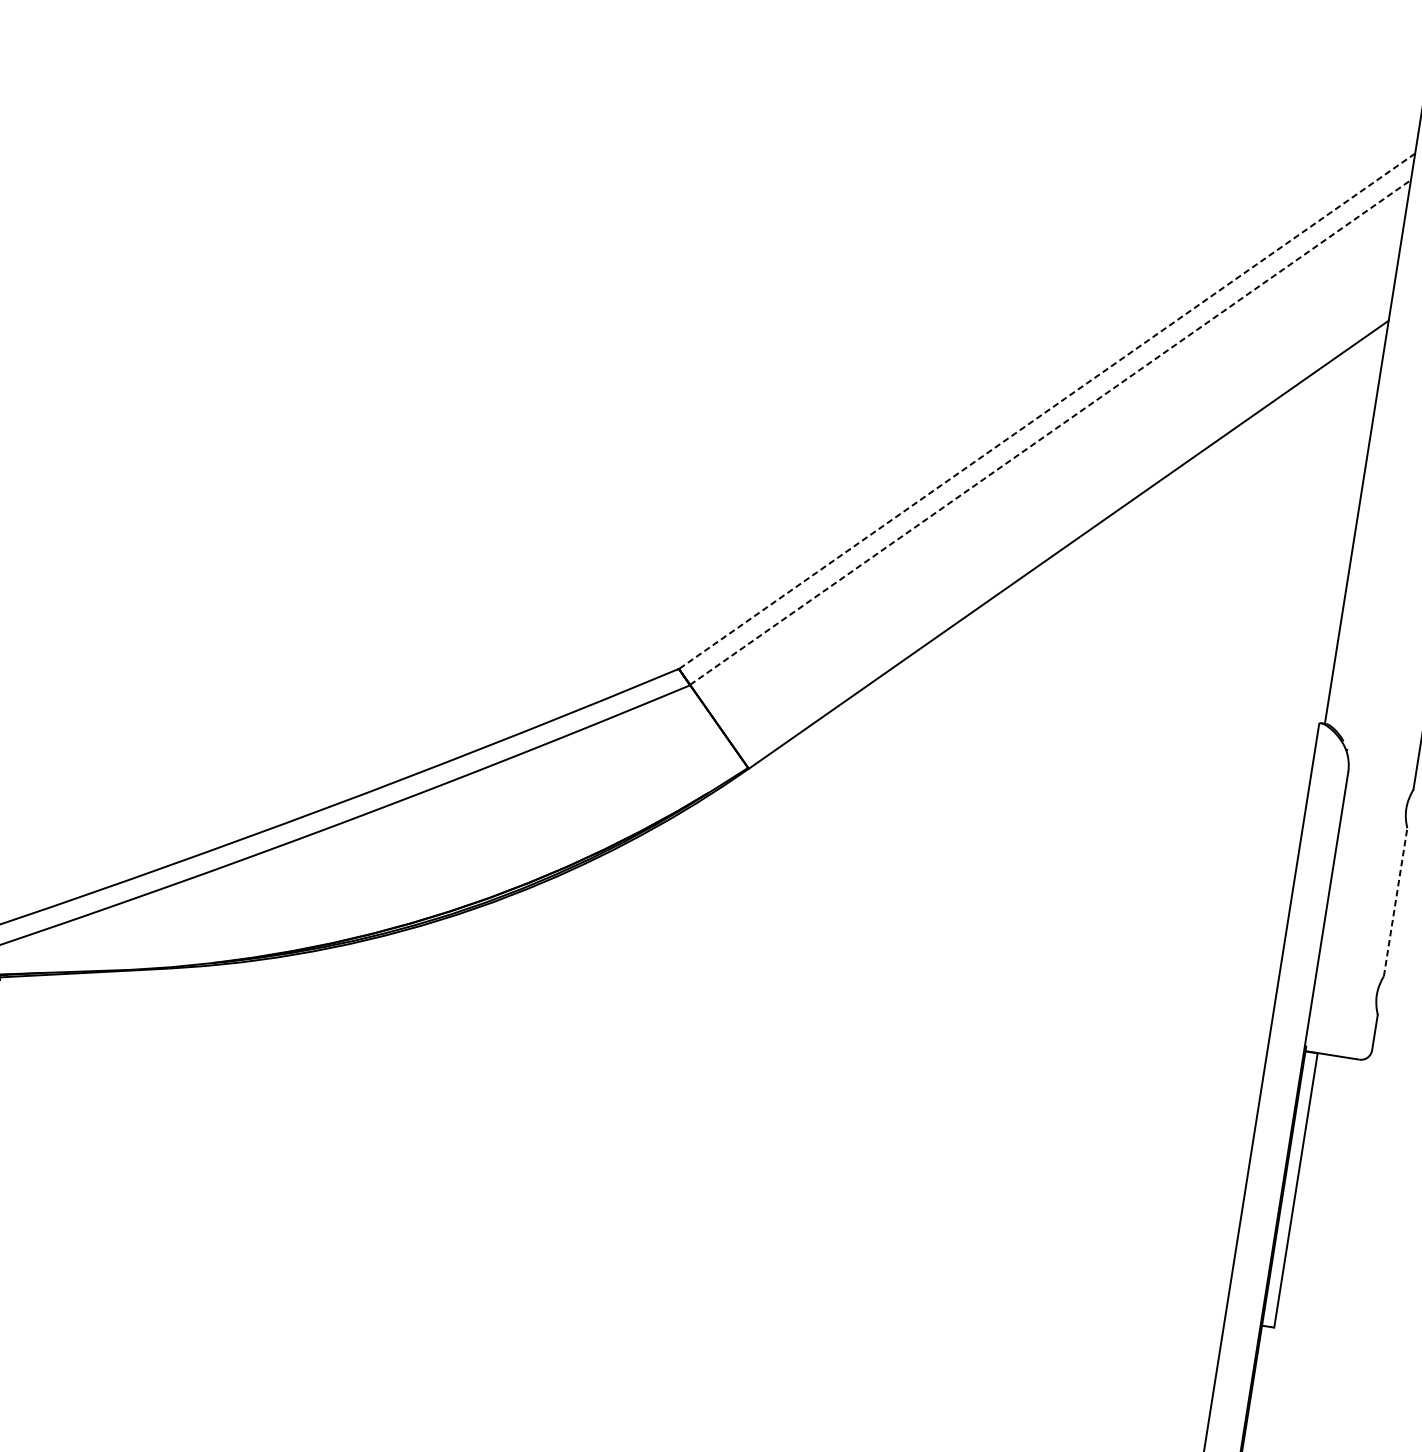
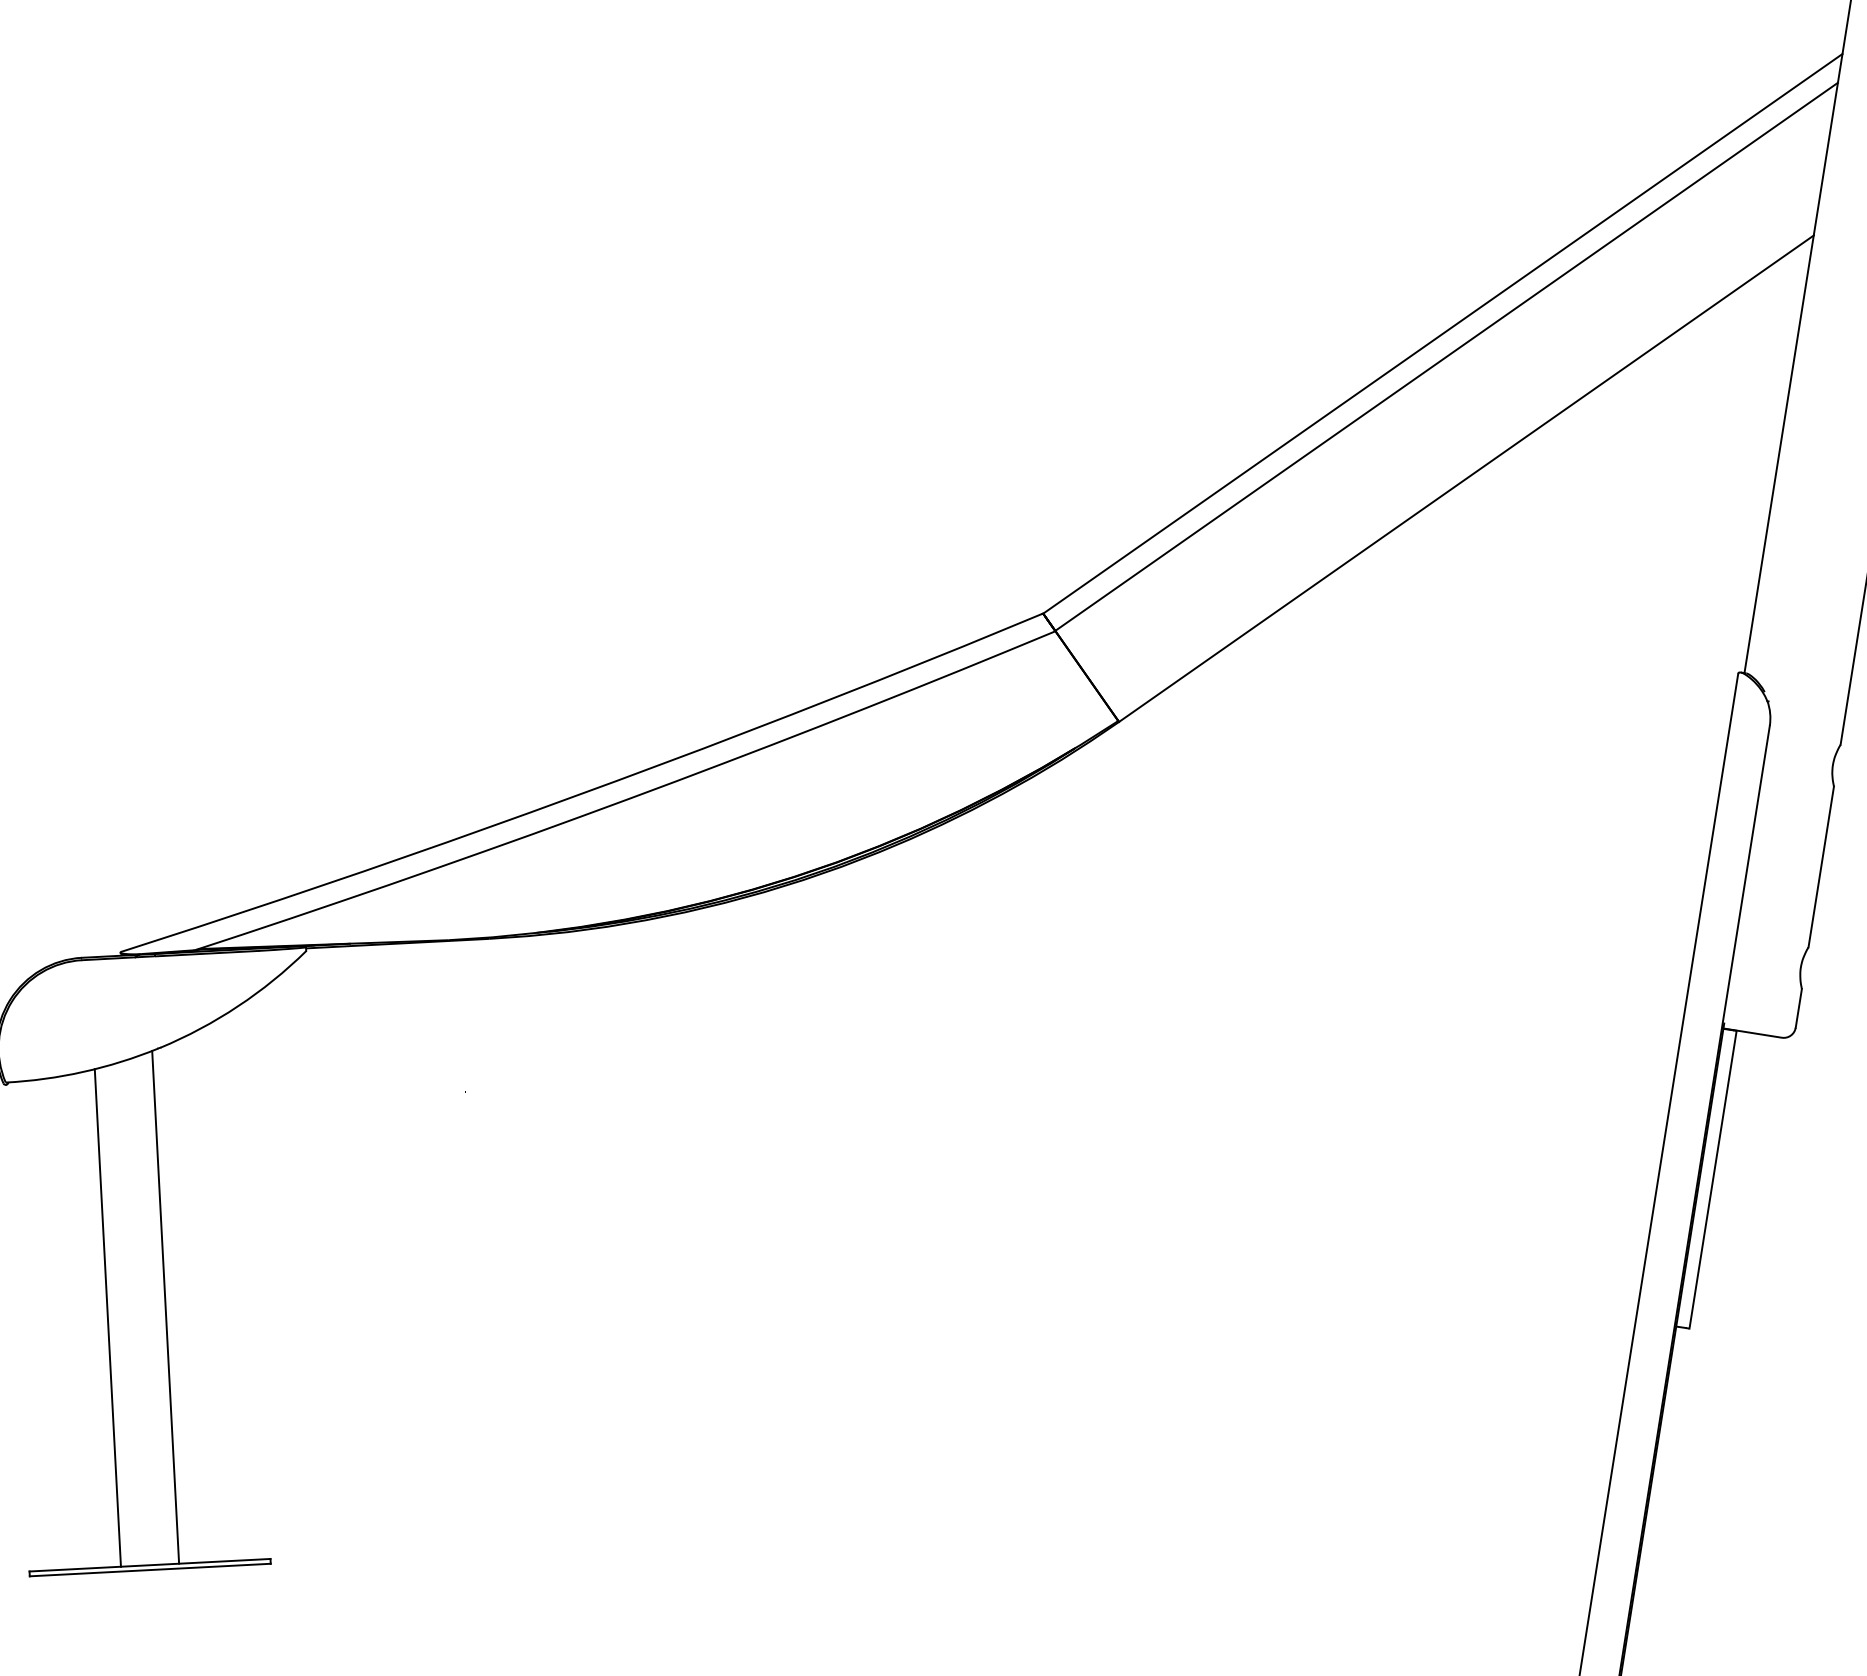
line: (1046, 410) -> (1442, 333), dashed -> solid
line: (1050, 432) -> (1446, 356), dashed -> solid
line: (1395, 901) -> (1821, 866), dashed -> solid

